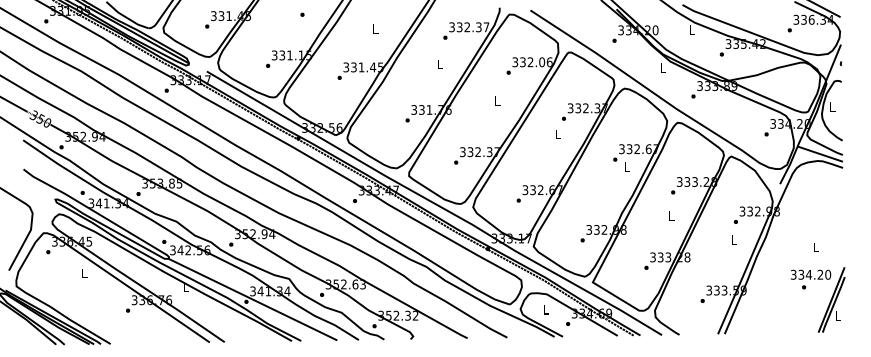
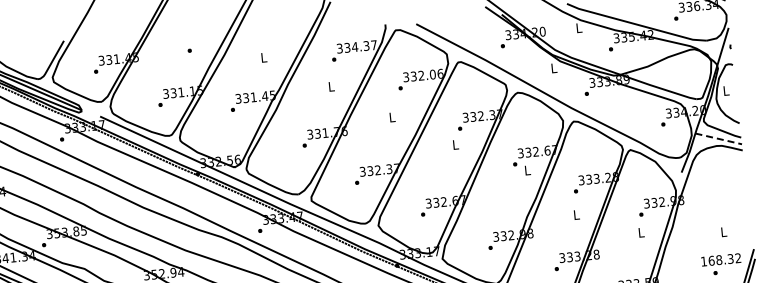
text: (467, 27) -> (355, 47), 332.37 -> 334.37
line: (820, 154) -> (718, 139), solid -> dashed
text: (810, 274) -> (720, 259), 334.20 -> 168.32

